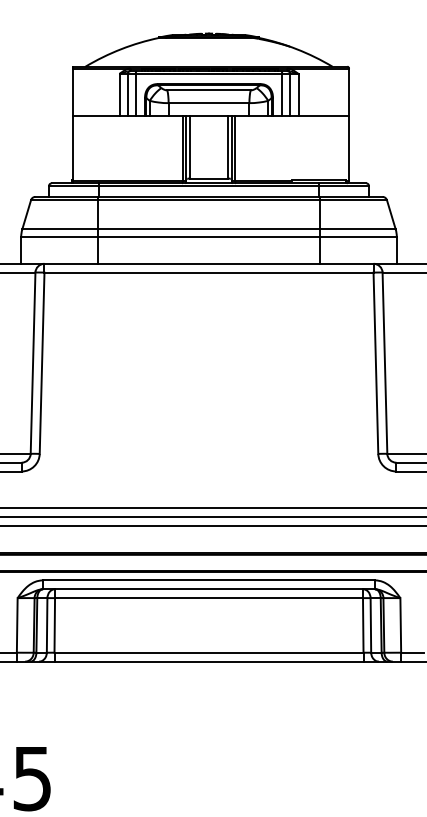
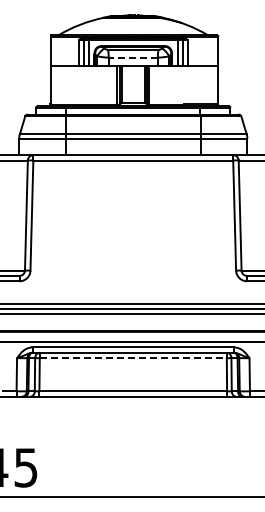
line: (209, 103) -> (133, 57), solid -> dashed
line: (209, 598) -> (133, 358), solid -> dashed

